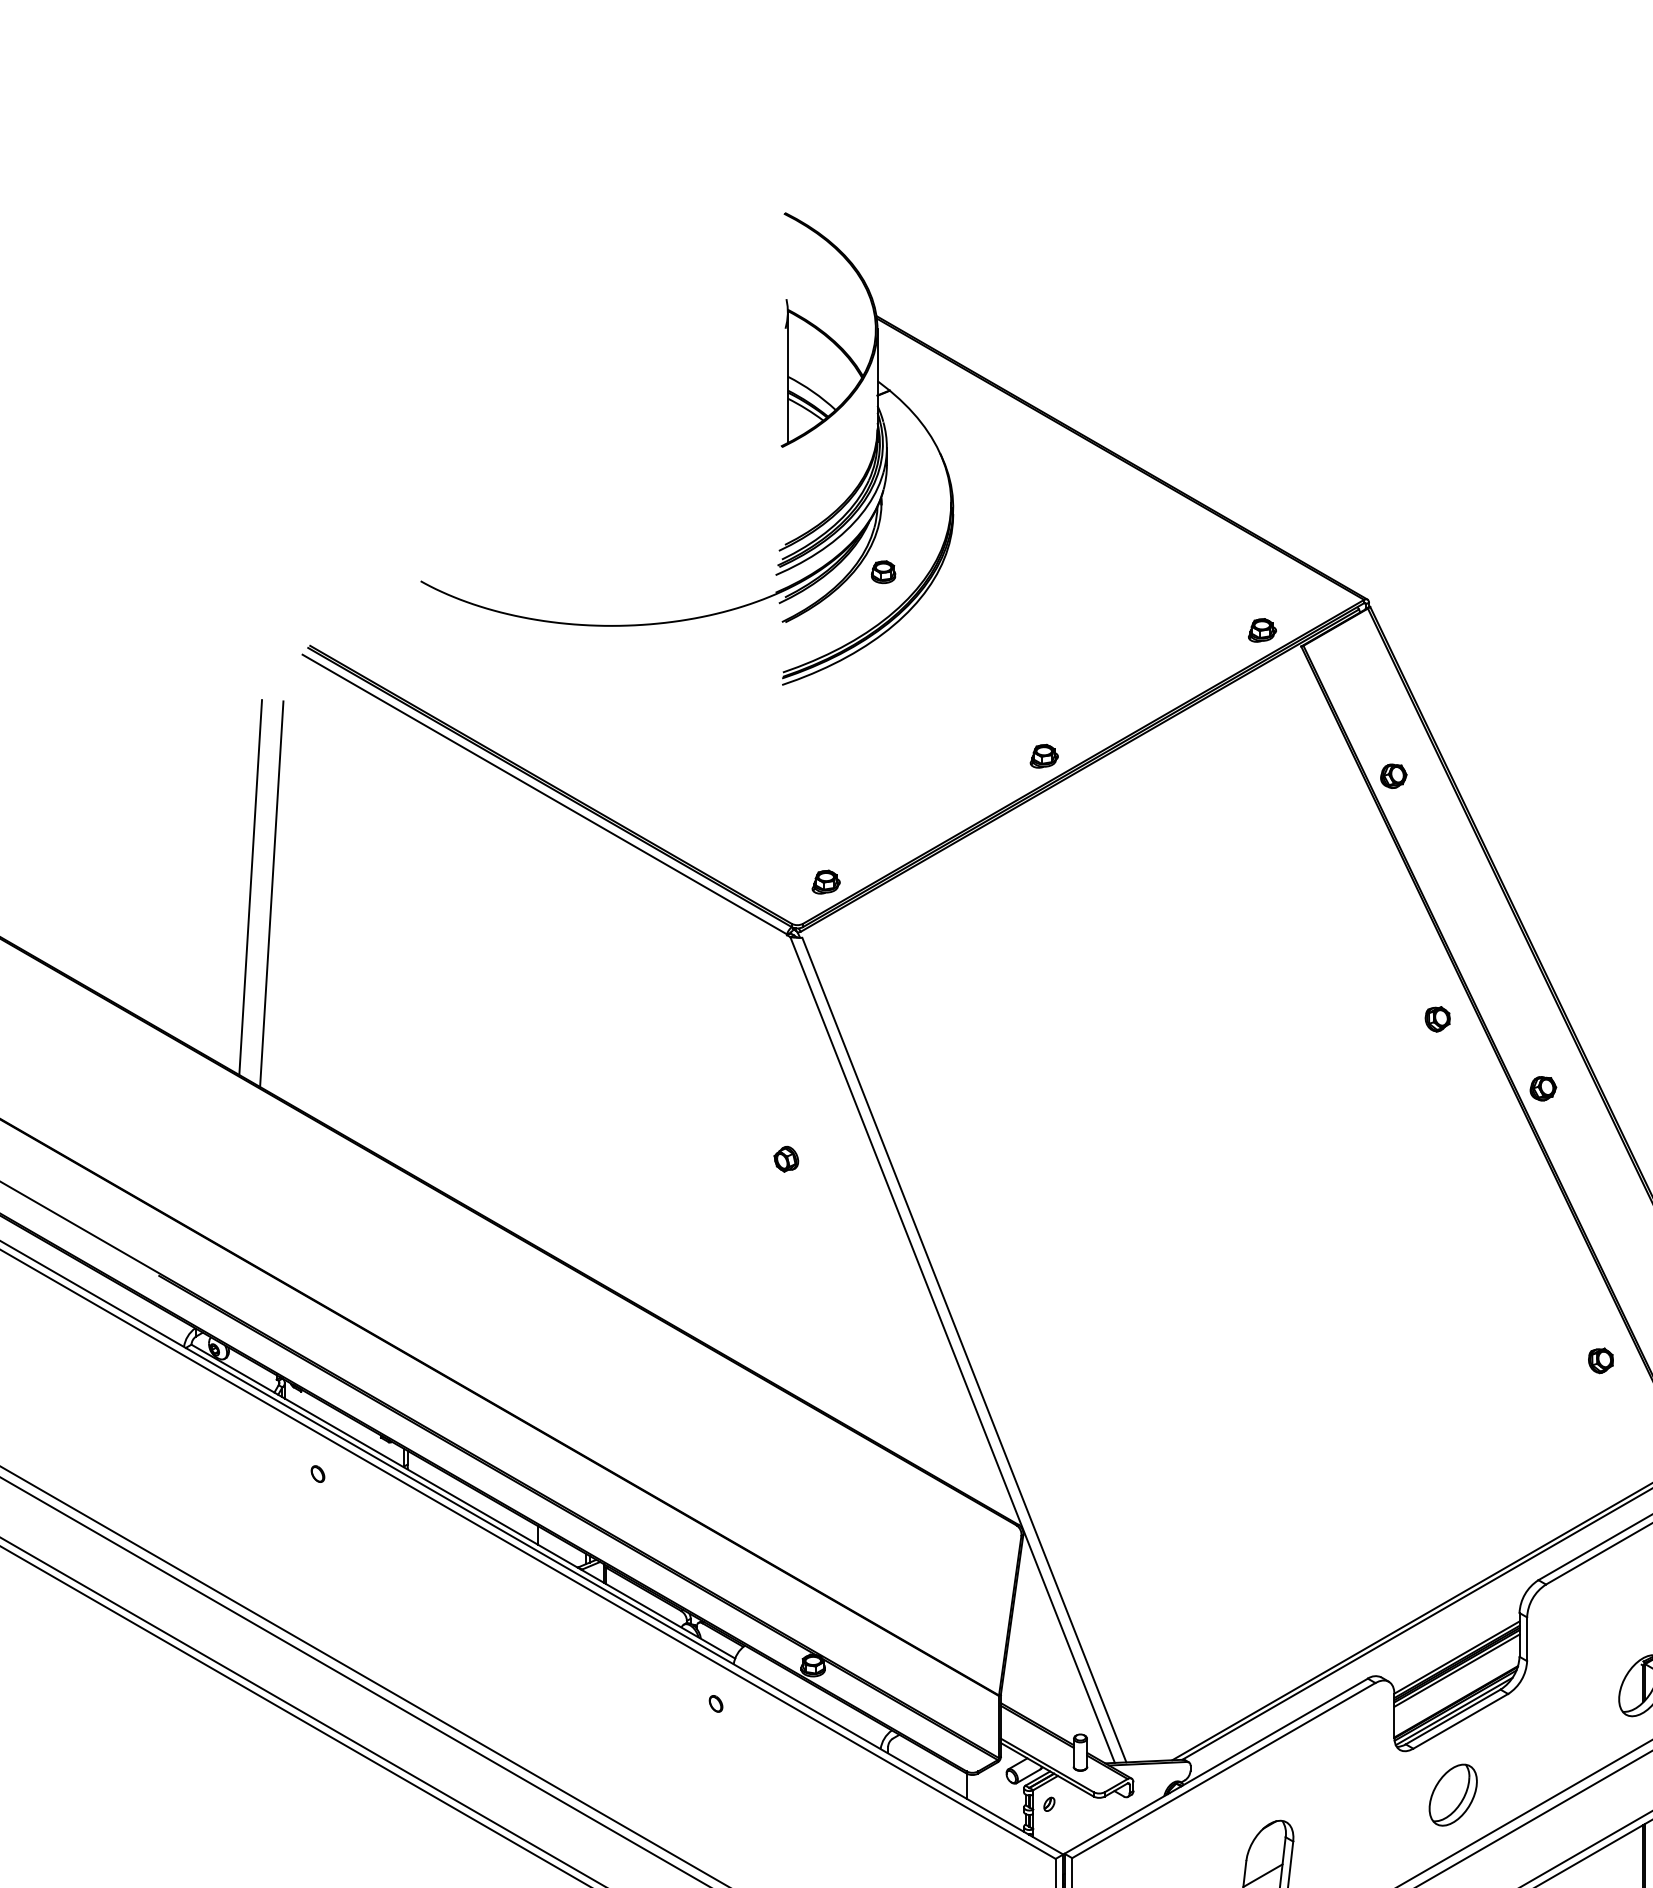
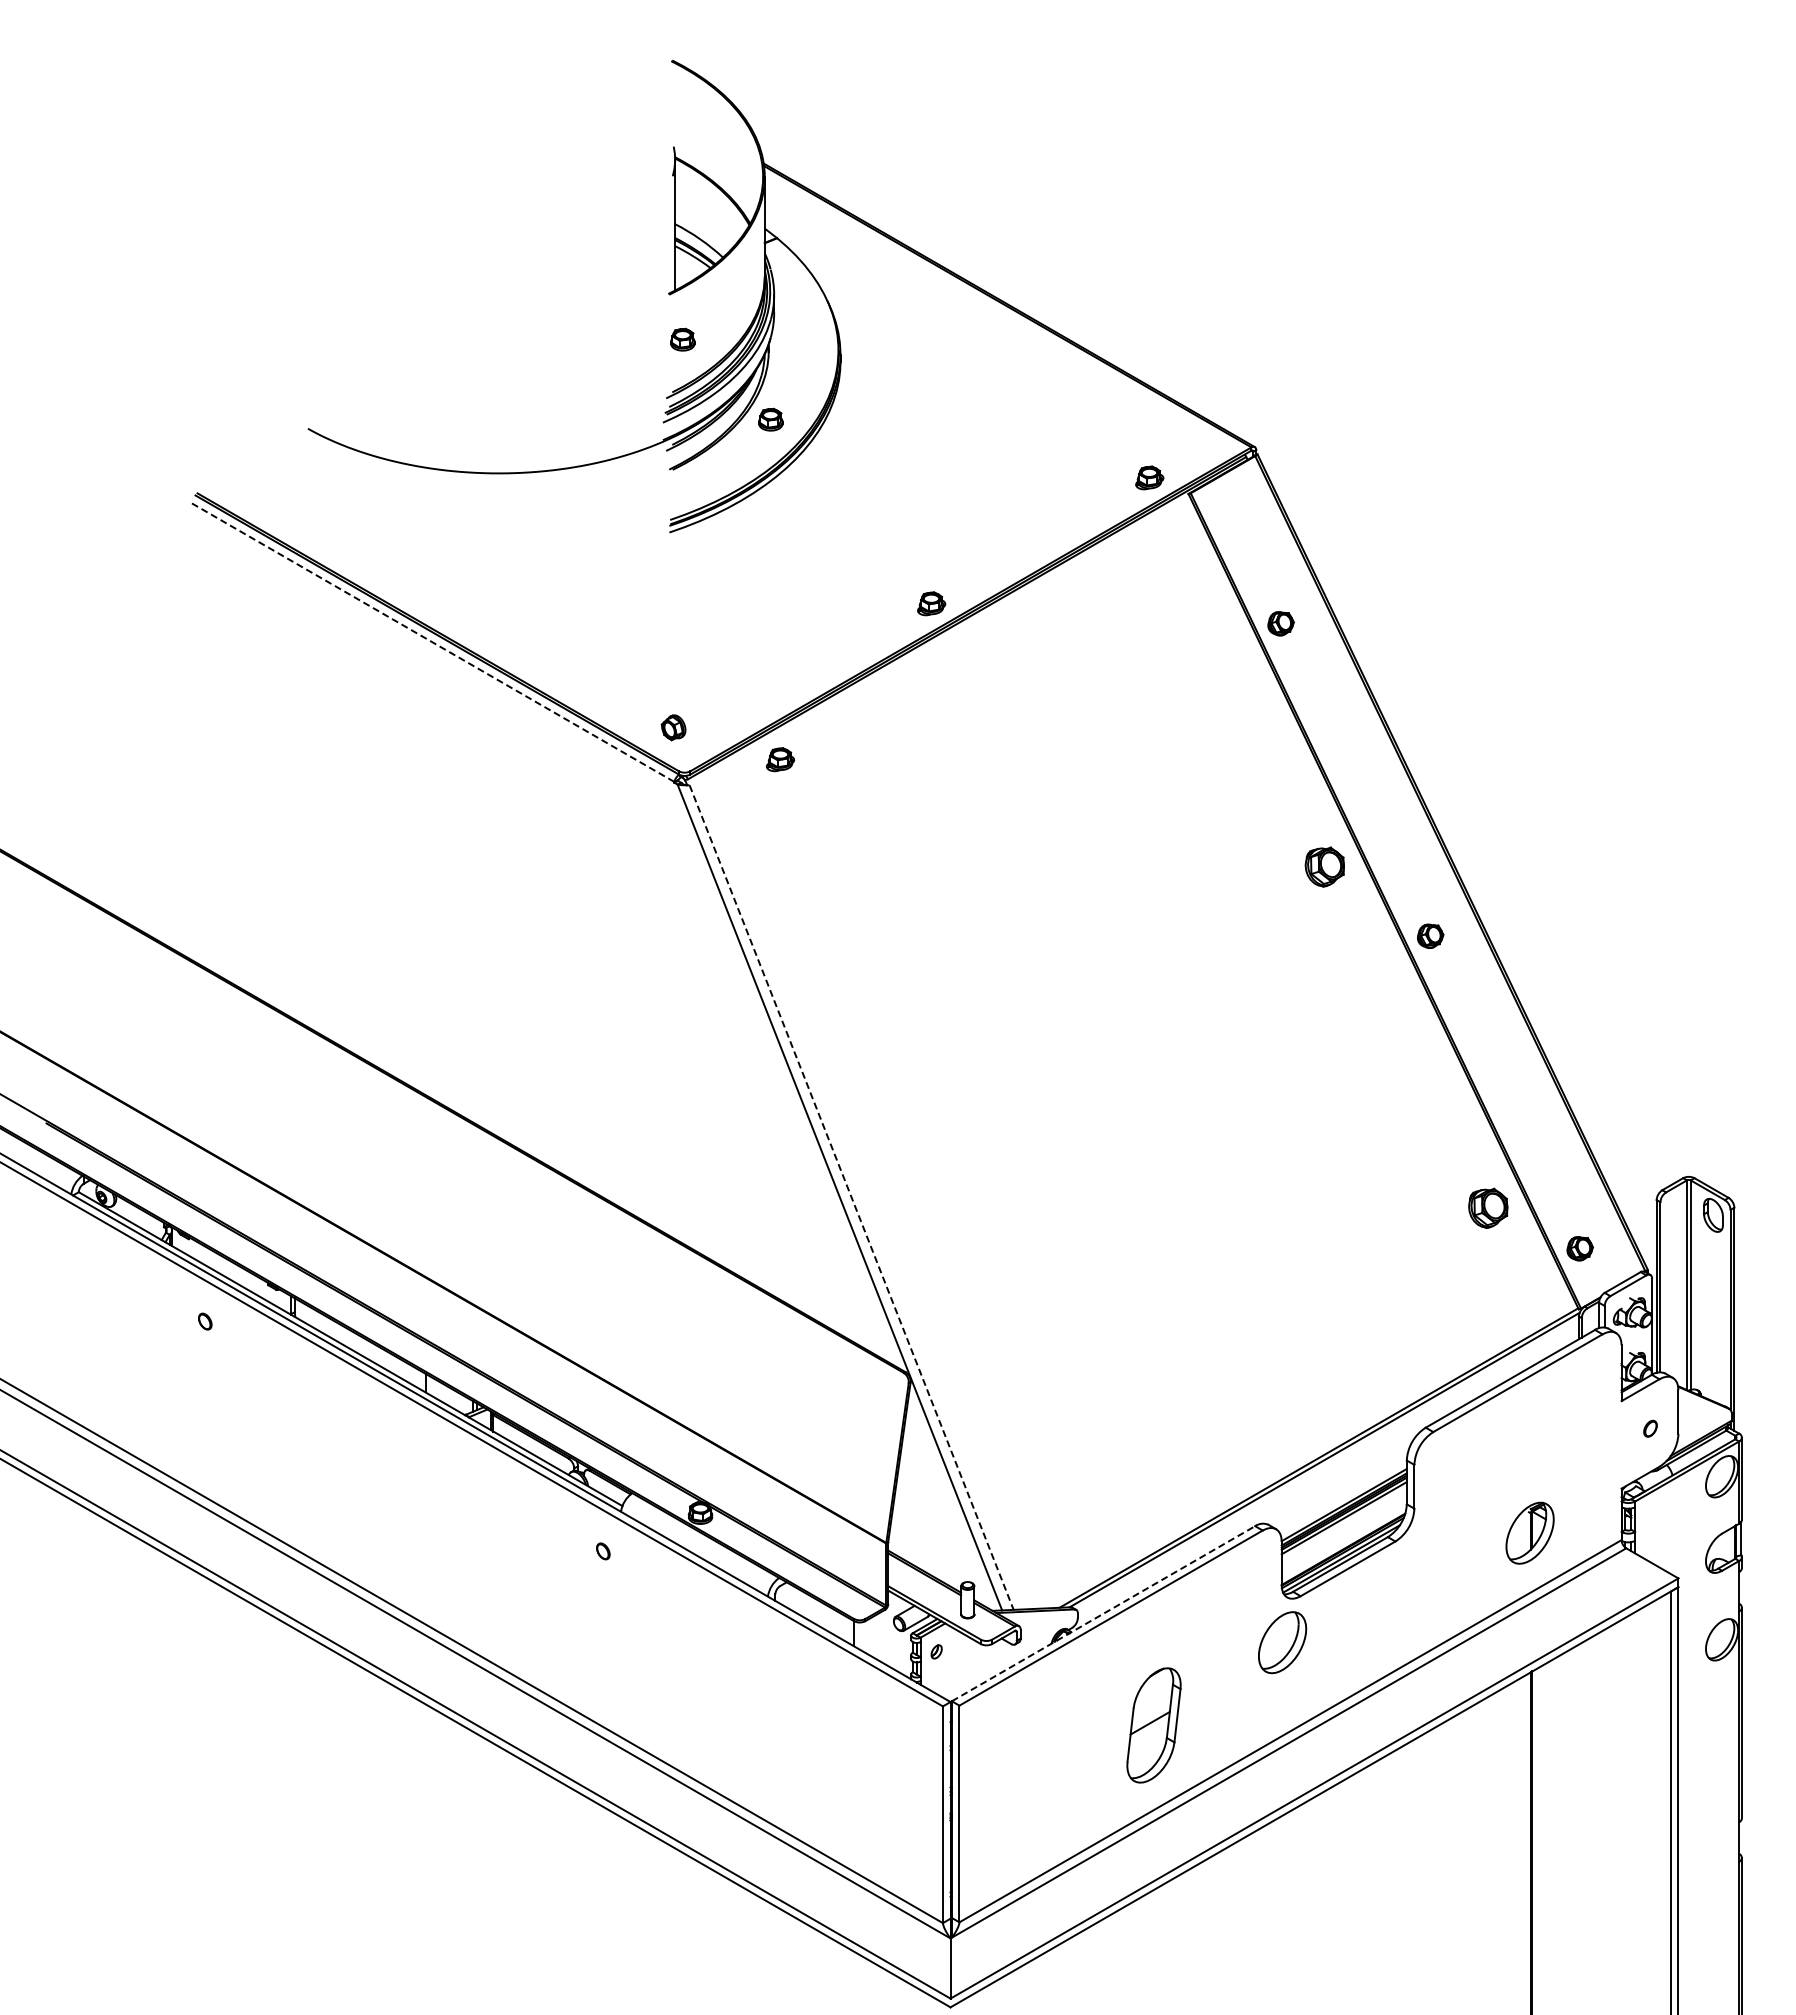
part: (795, 491) -> (682, 339), added
line: (545, 794) -> (432, 642), solid -> dashed
part: (826, 881) -> (780, 759), moved
line: (250, 886) -> (137, 734), removed
line: (271, 893) -> (158, 741), removed
part: (1437, 1018) -> (1324, 866), size x1.6
part: (786, 1158) -> (673, 727), moved
line: (964, 1349) -> (851, 1197), solid -> dashed
part: (1600, 1360) -> (1487, 1208), size x1.6
line: (1216, 1765) -> (1103, 1613), solid -> dashed
part: (1453, 1794) -> (1282, 1642), moved

